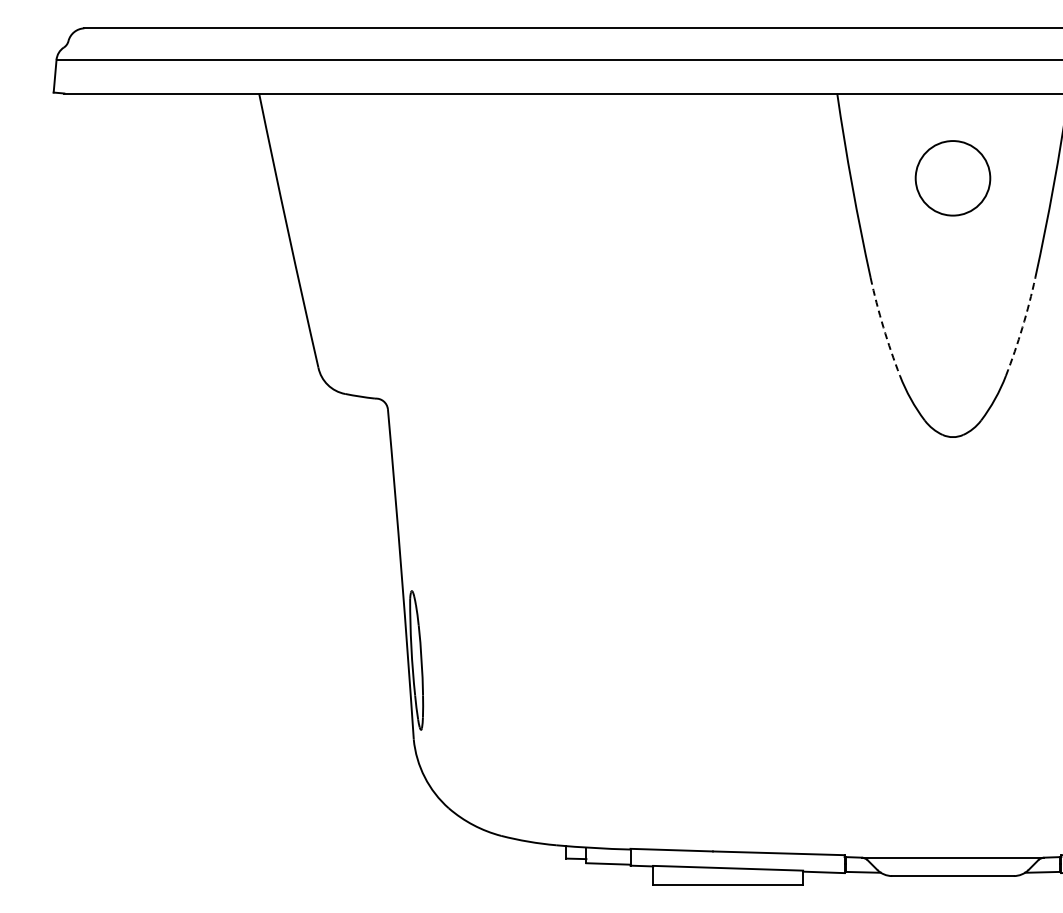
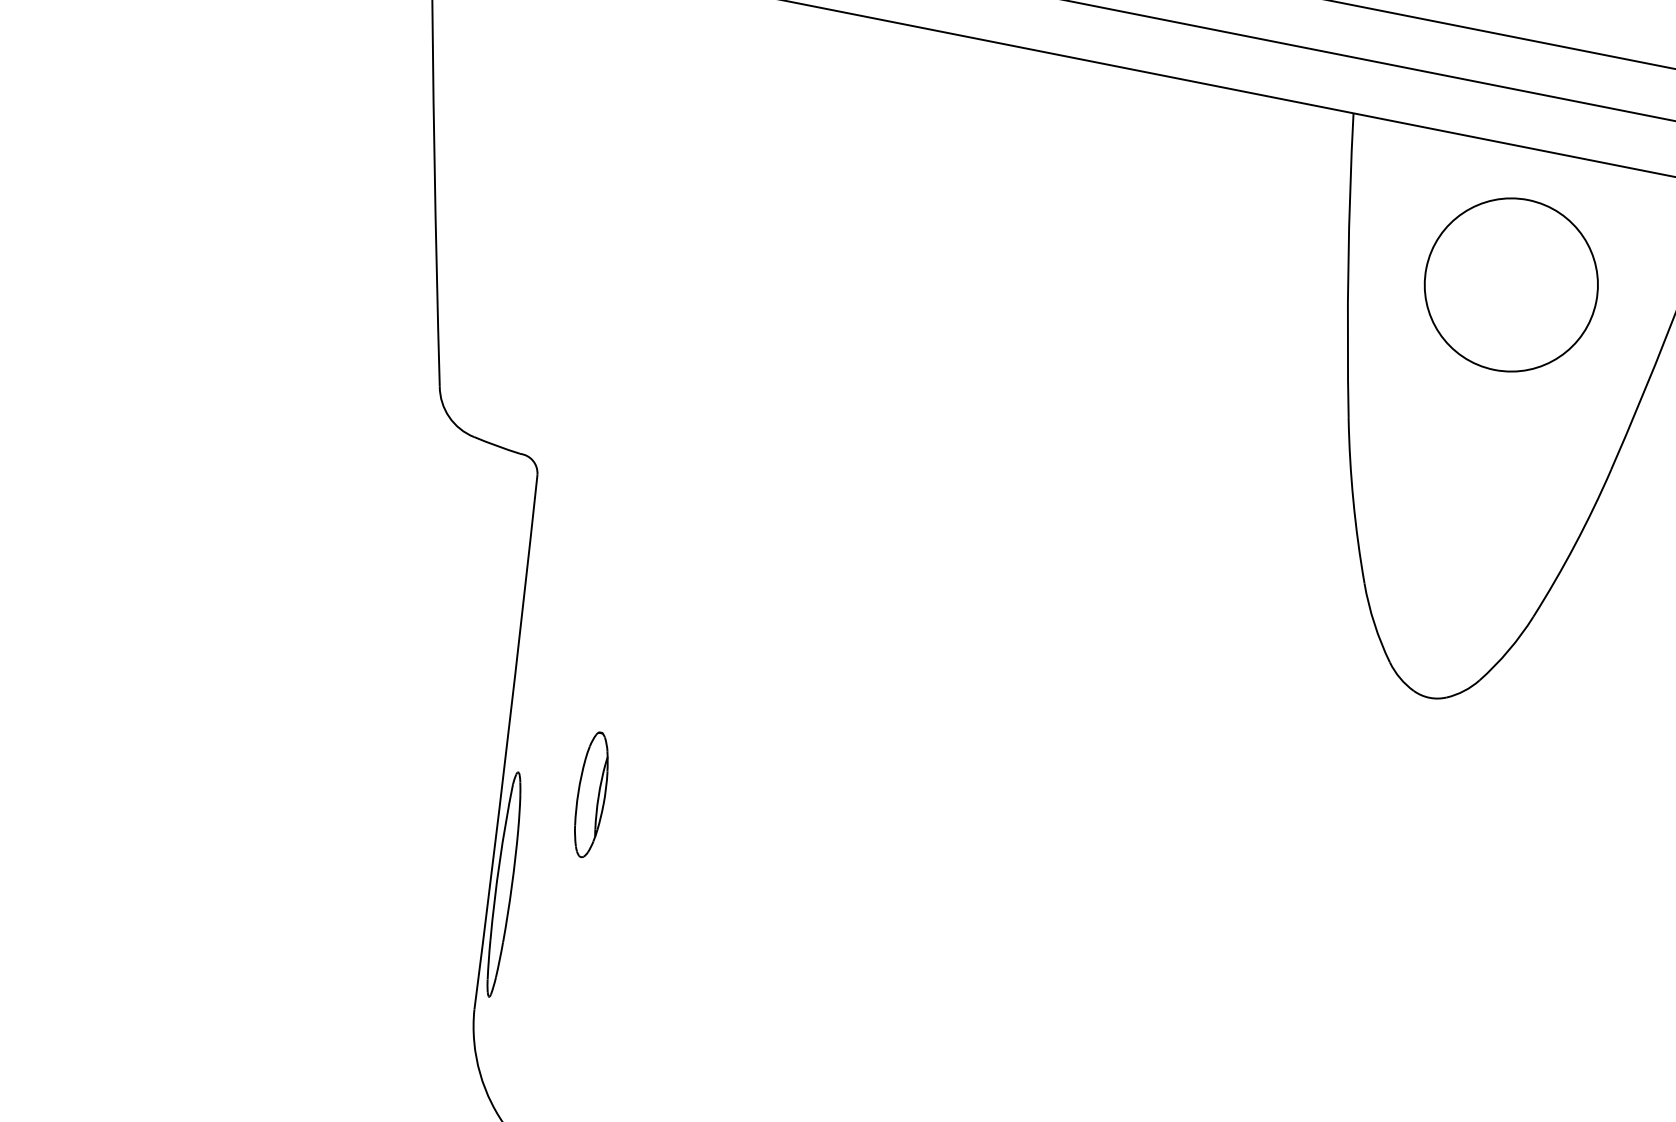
circle: (952, 178) -> (1510, 285), size x1.43
arc: (883, 327) -> (1353, 501), dashed -> solid
arc: (1022, 327) -> (1575, 544), dashed -> solid
part: (458, 595) -> (591, 794), added

